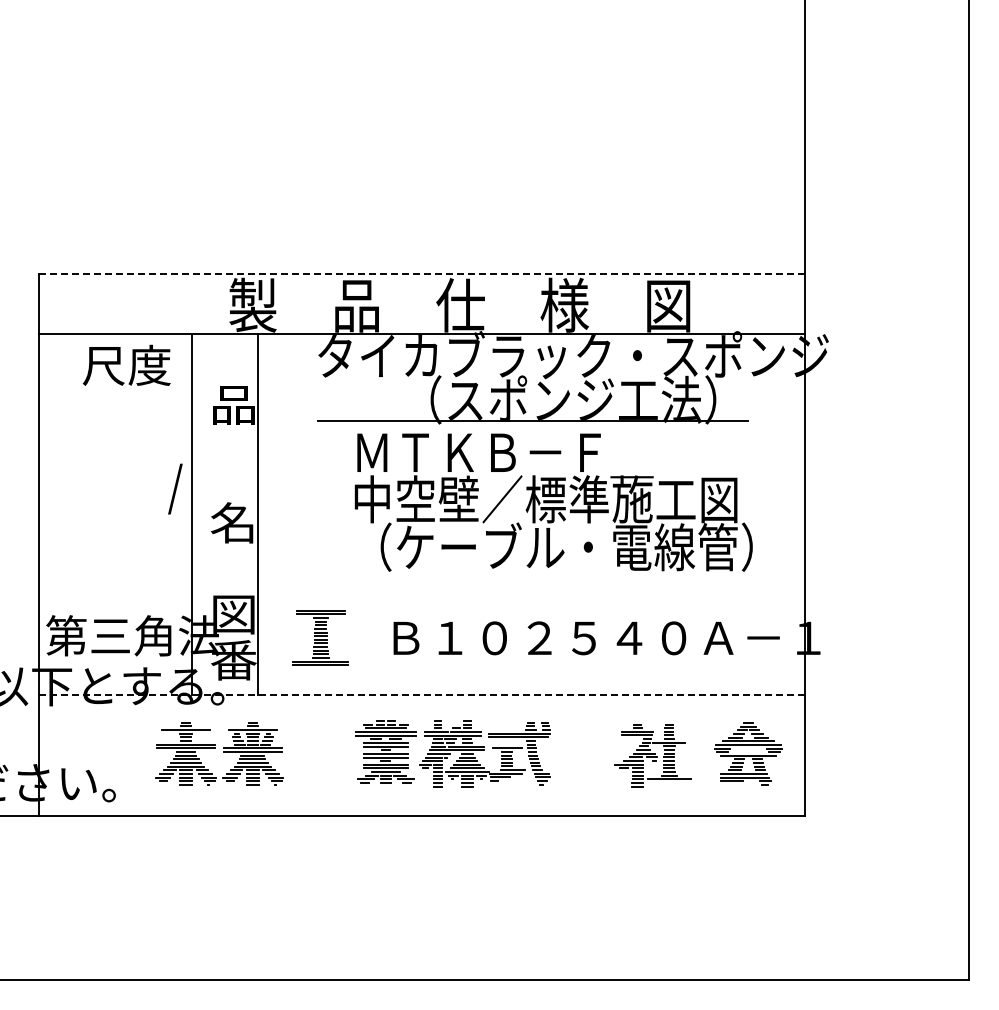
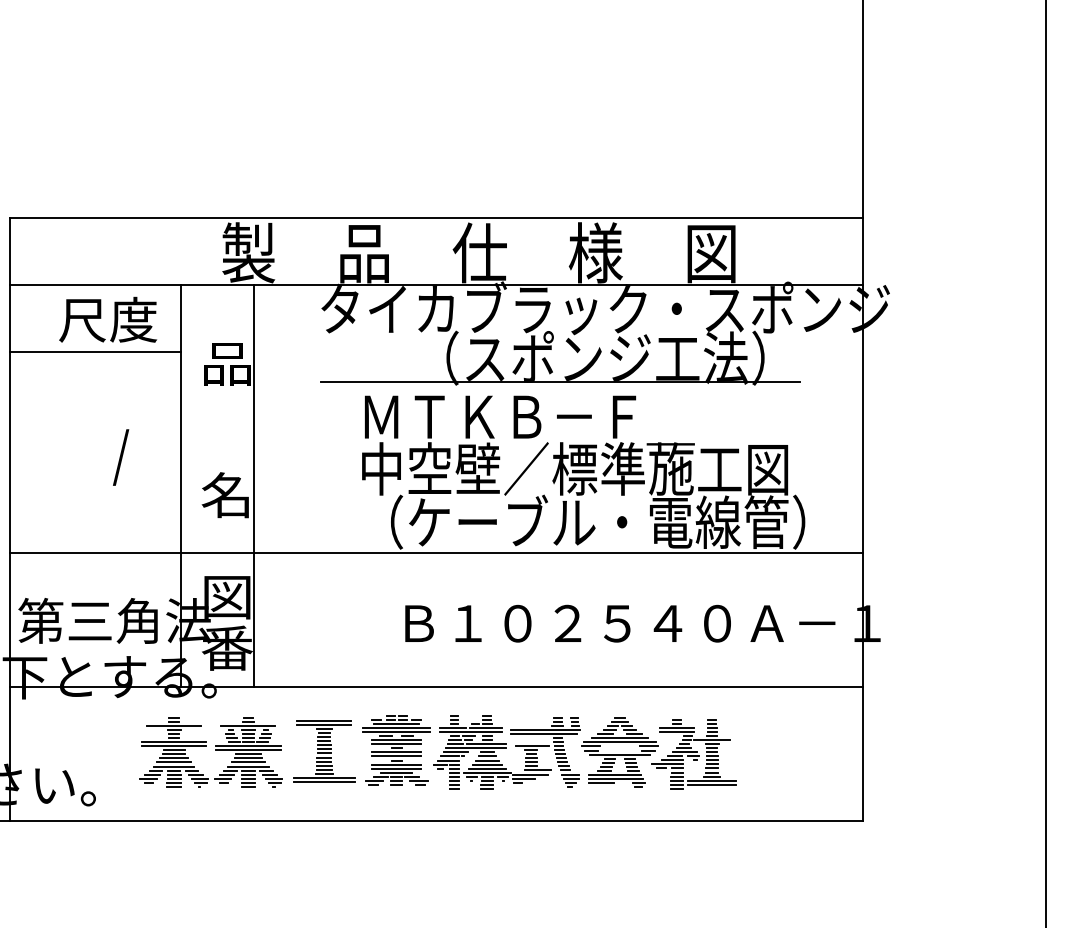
line: (422, 273) -> (437, 217), dashed -> solid
line: (114, 394) -> (94, 352), added
text: (175, 488) -> (121, 456), moved
line: (421, 574) -> (436, 552), added
part: (320, 637) -> (323, 750), moved
line: (421, 695) -> (436, 687), dashed -> solid
part: (748, 753) -> (620, 751), moved
line: (668, 782) -> (711, 784), added

